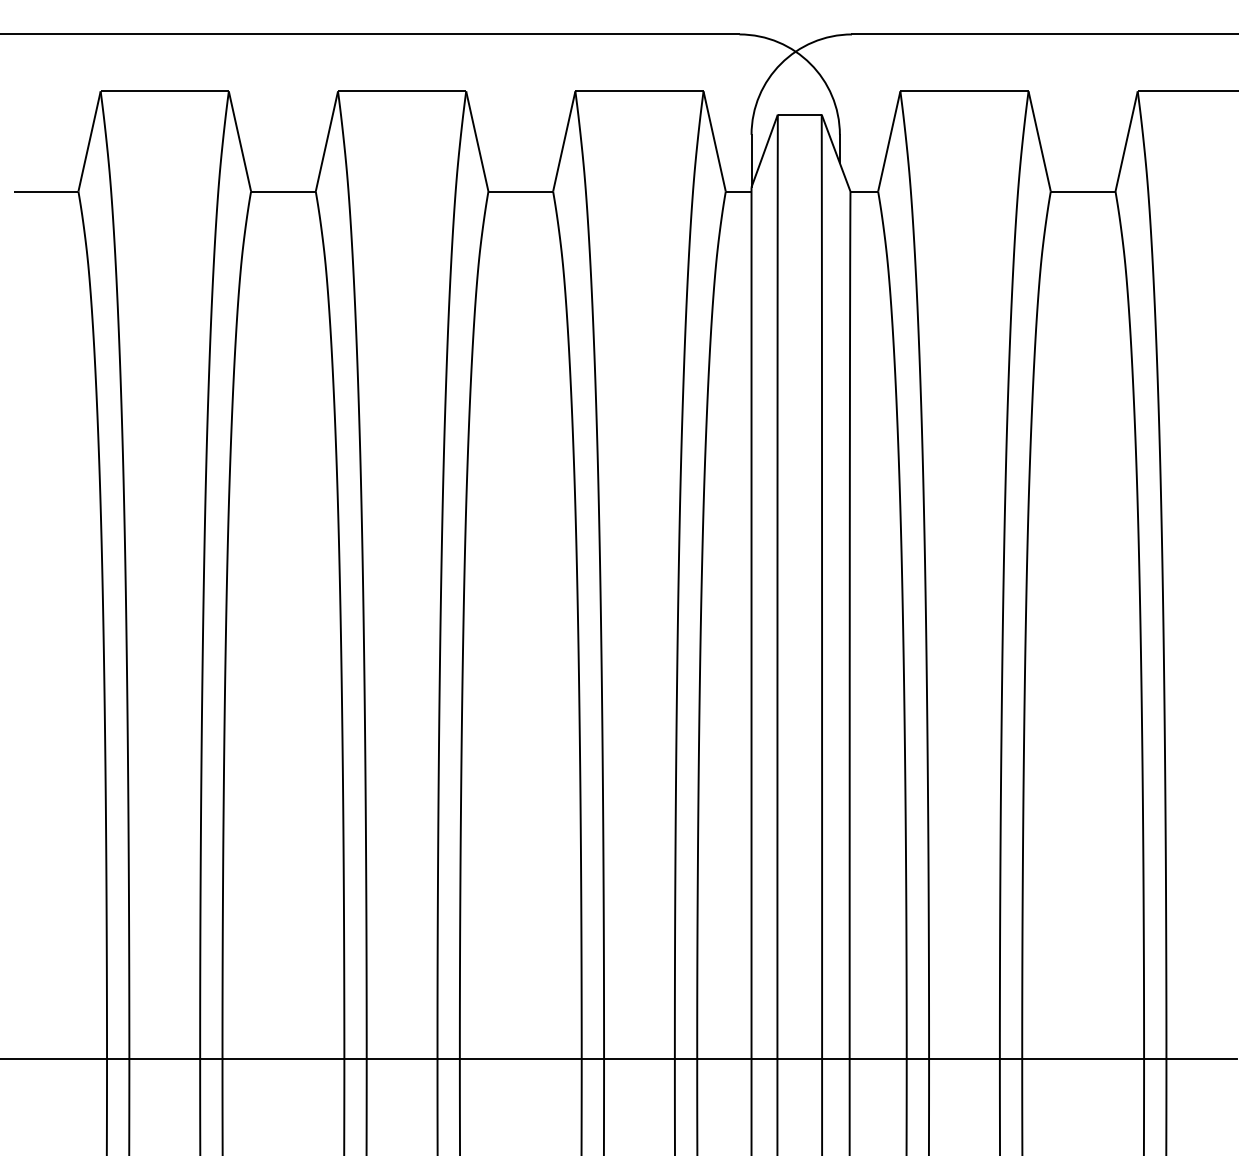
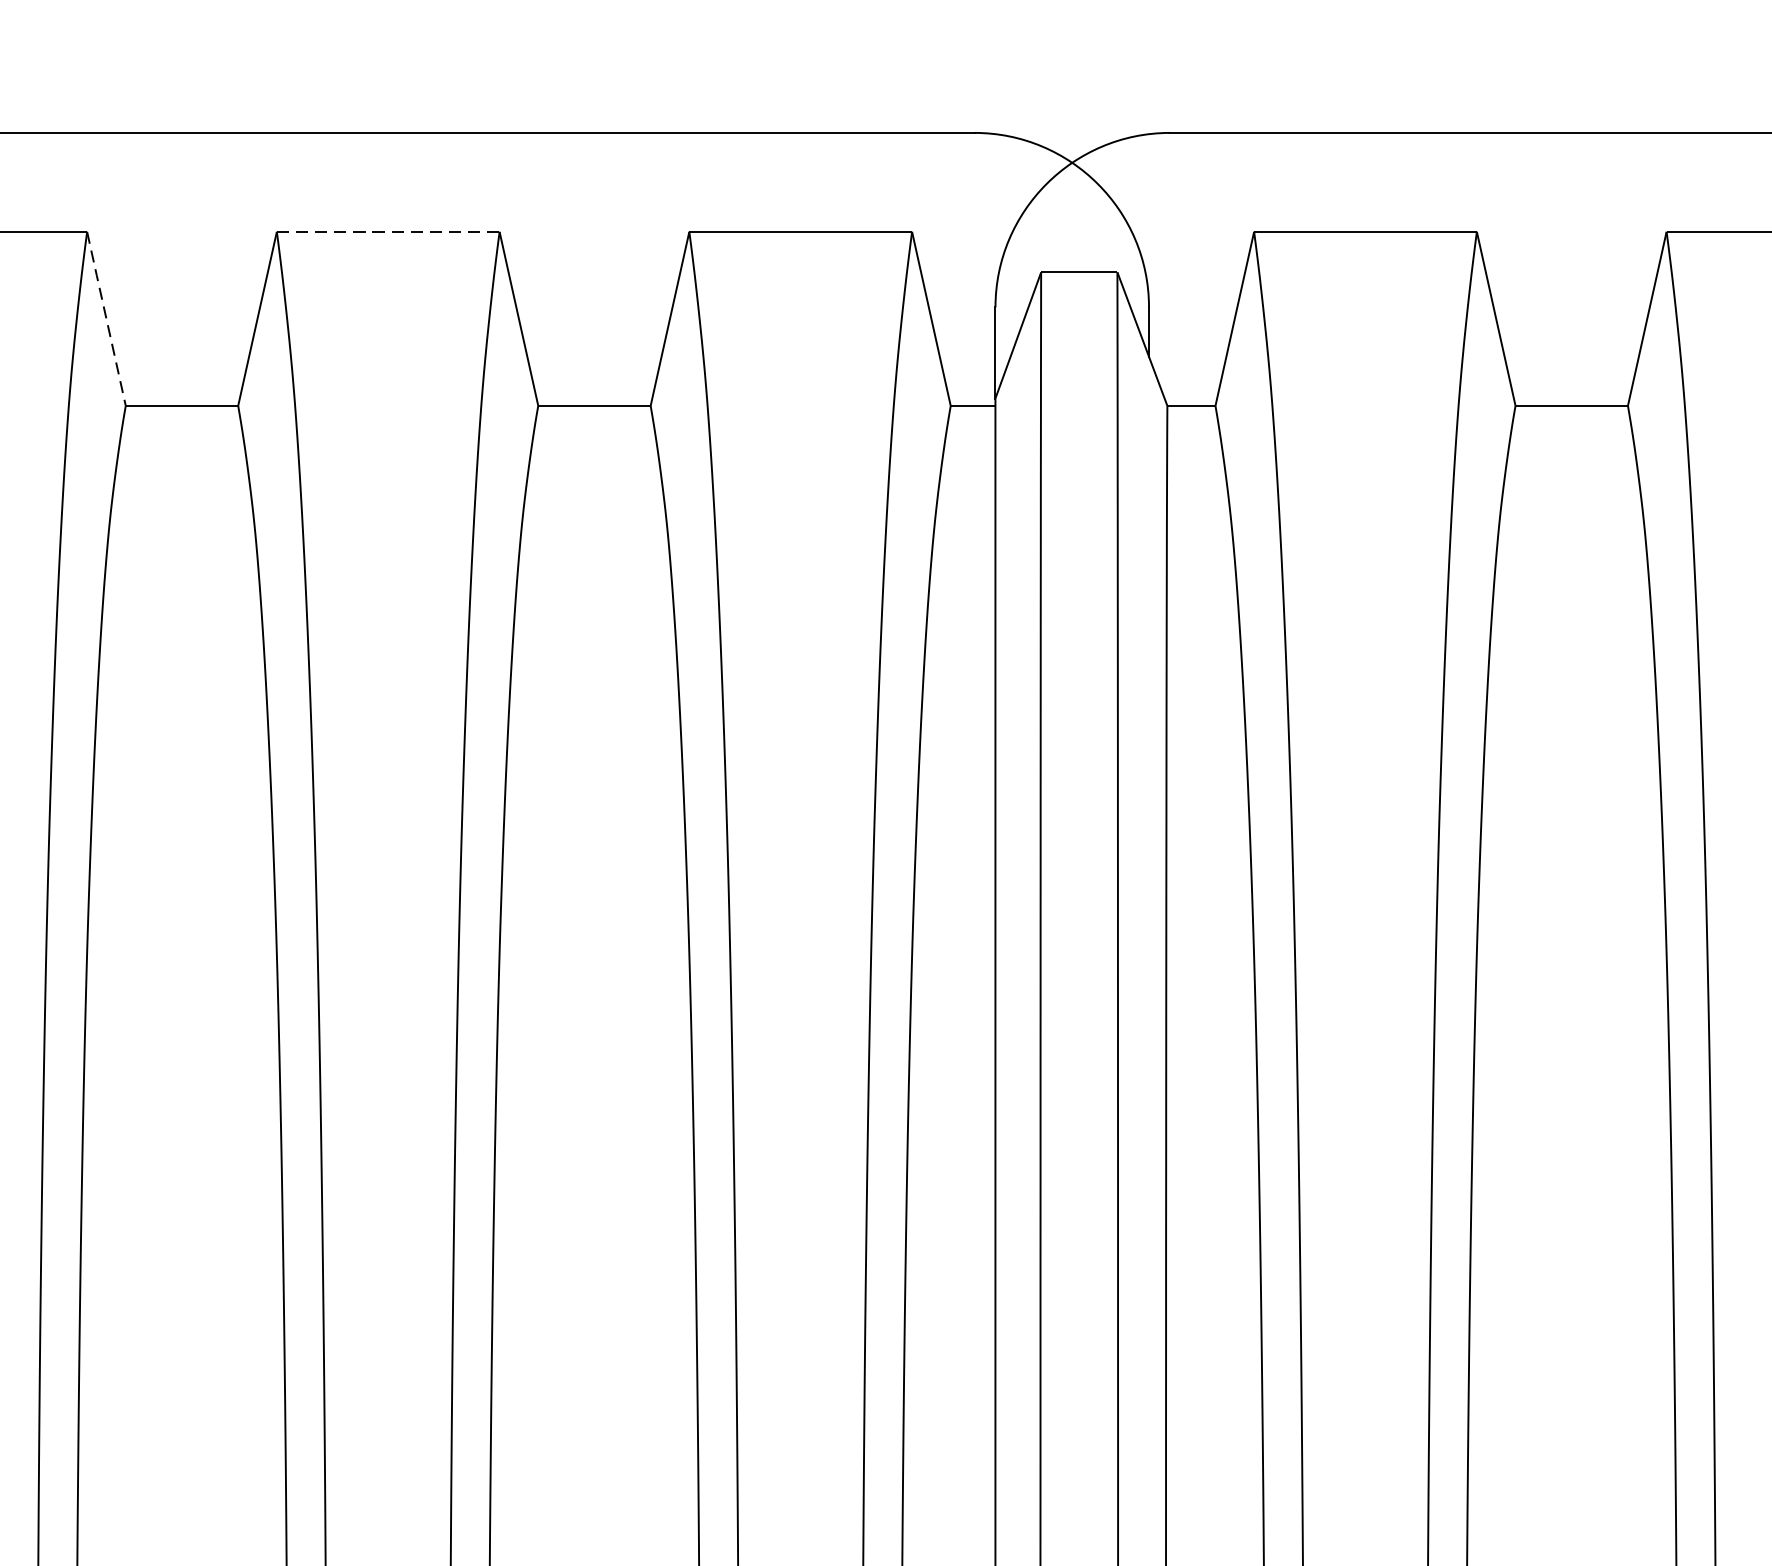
line: (401, 91) -> (387, 232), solid -> dashed
line: (240, 141) -> (107, 318), solid -> dashed

